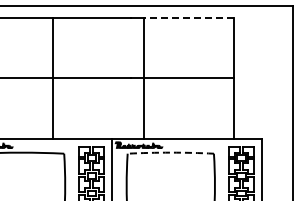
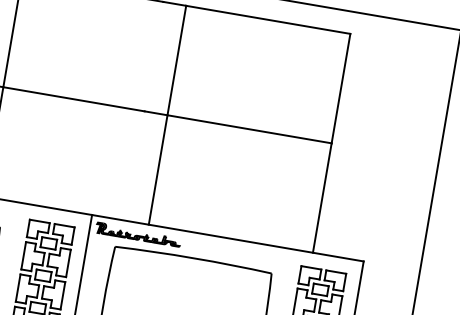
line: (188, 18) -> (267, 20), dashed -> solid
arc: (170, 152) -> (193, 257), dashed -> solid

